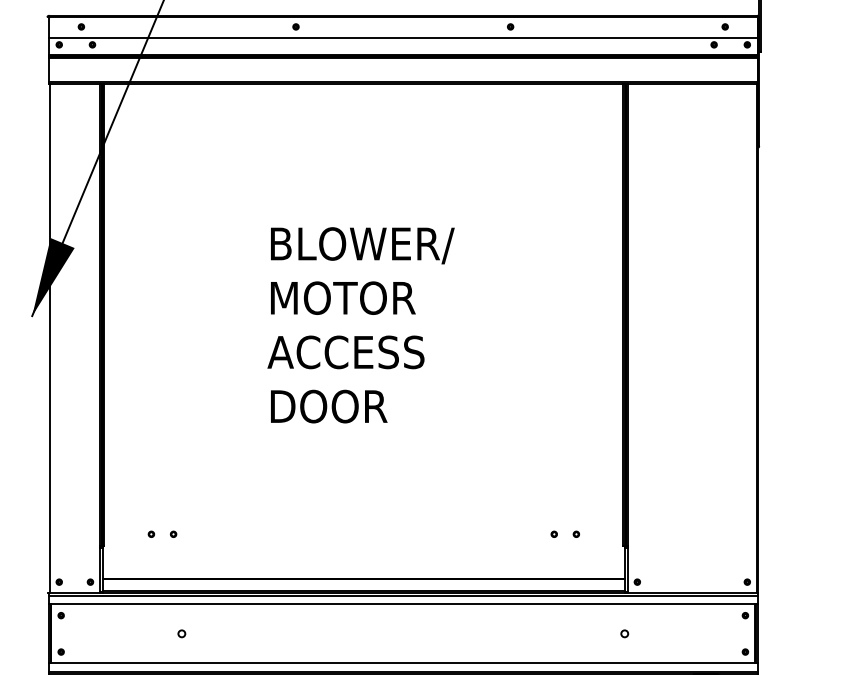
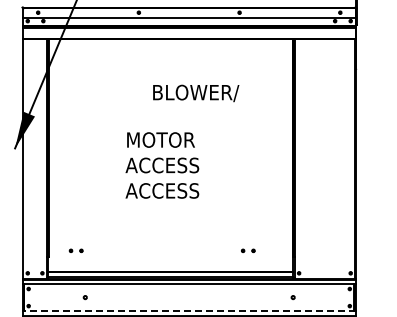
text: (363, 245) -> (196, 93), moved
text: (346, 405) -> (162, 190), DOOR -> ACCESS
part: (565, 533) -> (248, 250), moved
line: (401, 663) -> (188, 311), solid -> dashed

